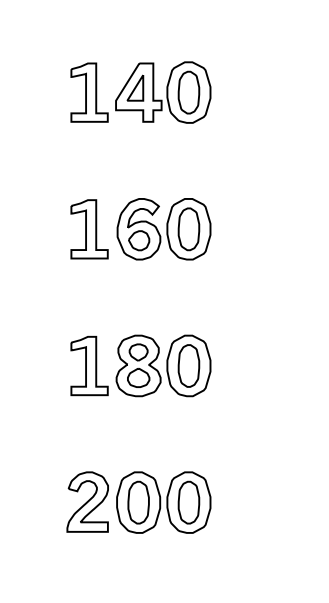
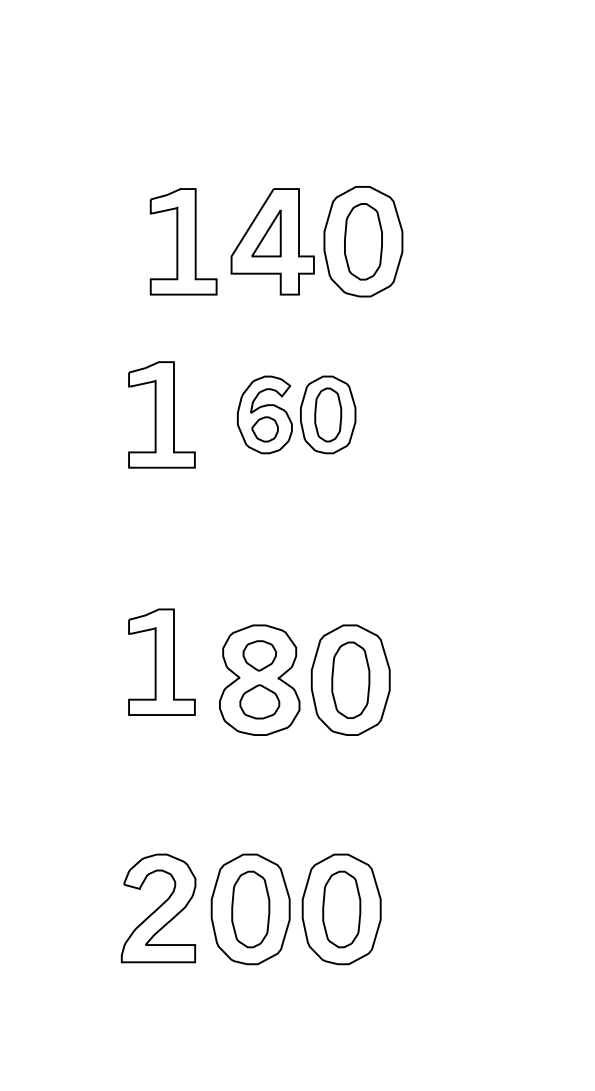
part: (140, 92) -> (275, 241), moved
part: (163, 229) -> (295, 415), size x0.7
part: (163, 365) -> (304, 679), moved

